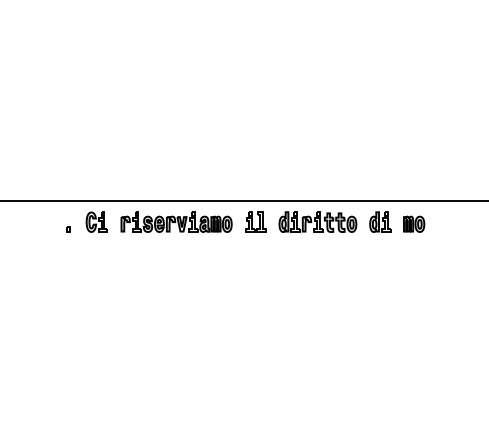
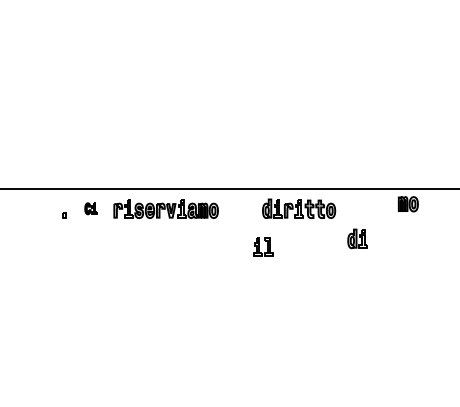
part: (96, 221) -> (90, 208), size x0.6
part: (255, 221) -> (262, 246), moved
part: (380, 221) -> (357, 238), moved
part: (414, 223) -> (408, 203), moved

